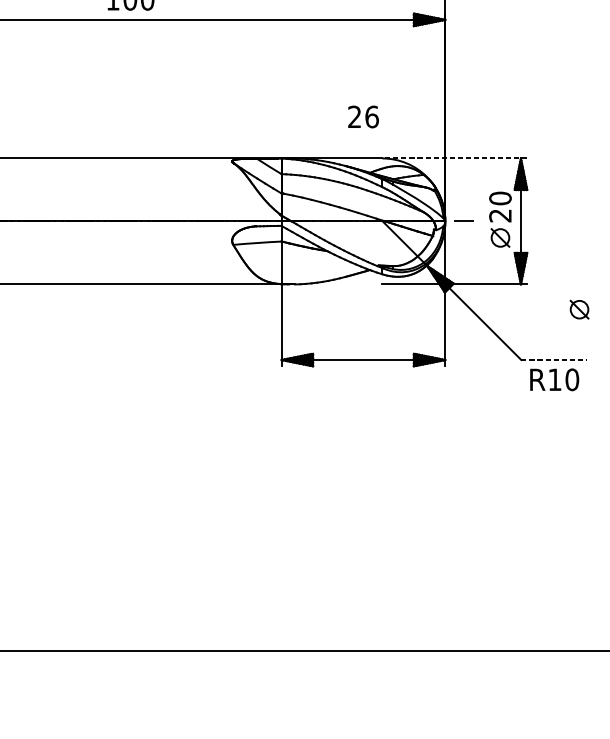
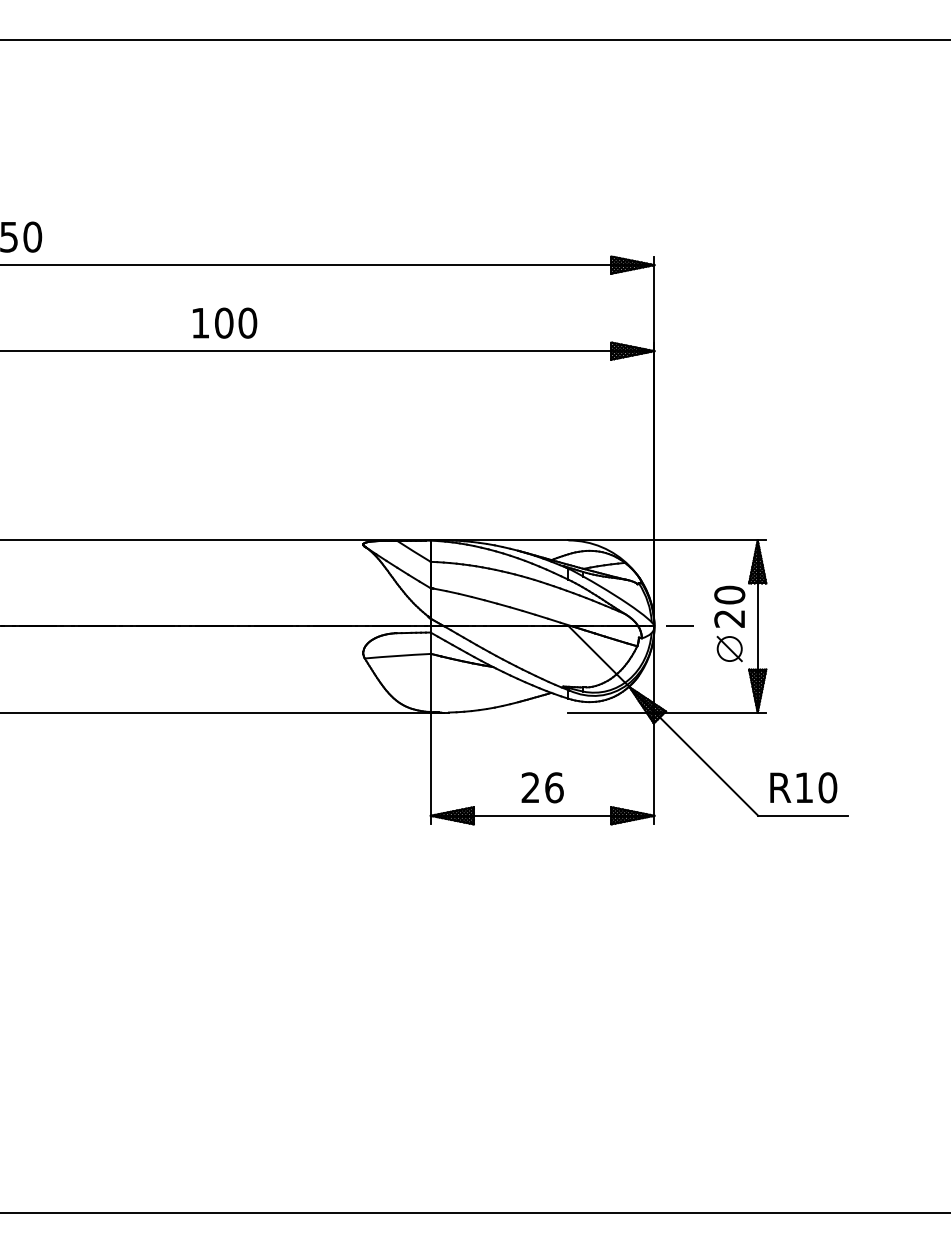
text: (363, 116) -> (542, 787), moved
line: (454, 158) -> (667, 540), dashed -> solid
part: (579, 309) -> (837, 746), removed
line: (554, 359) -> (803, 815), dashed -> solid
text: (554, 379) -> (803, 787), moved

